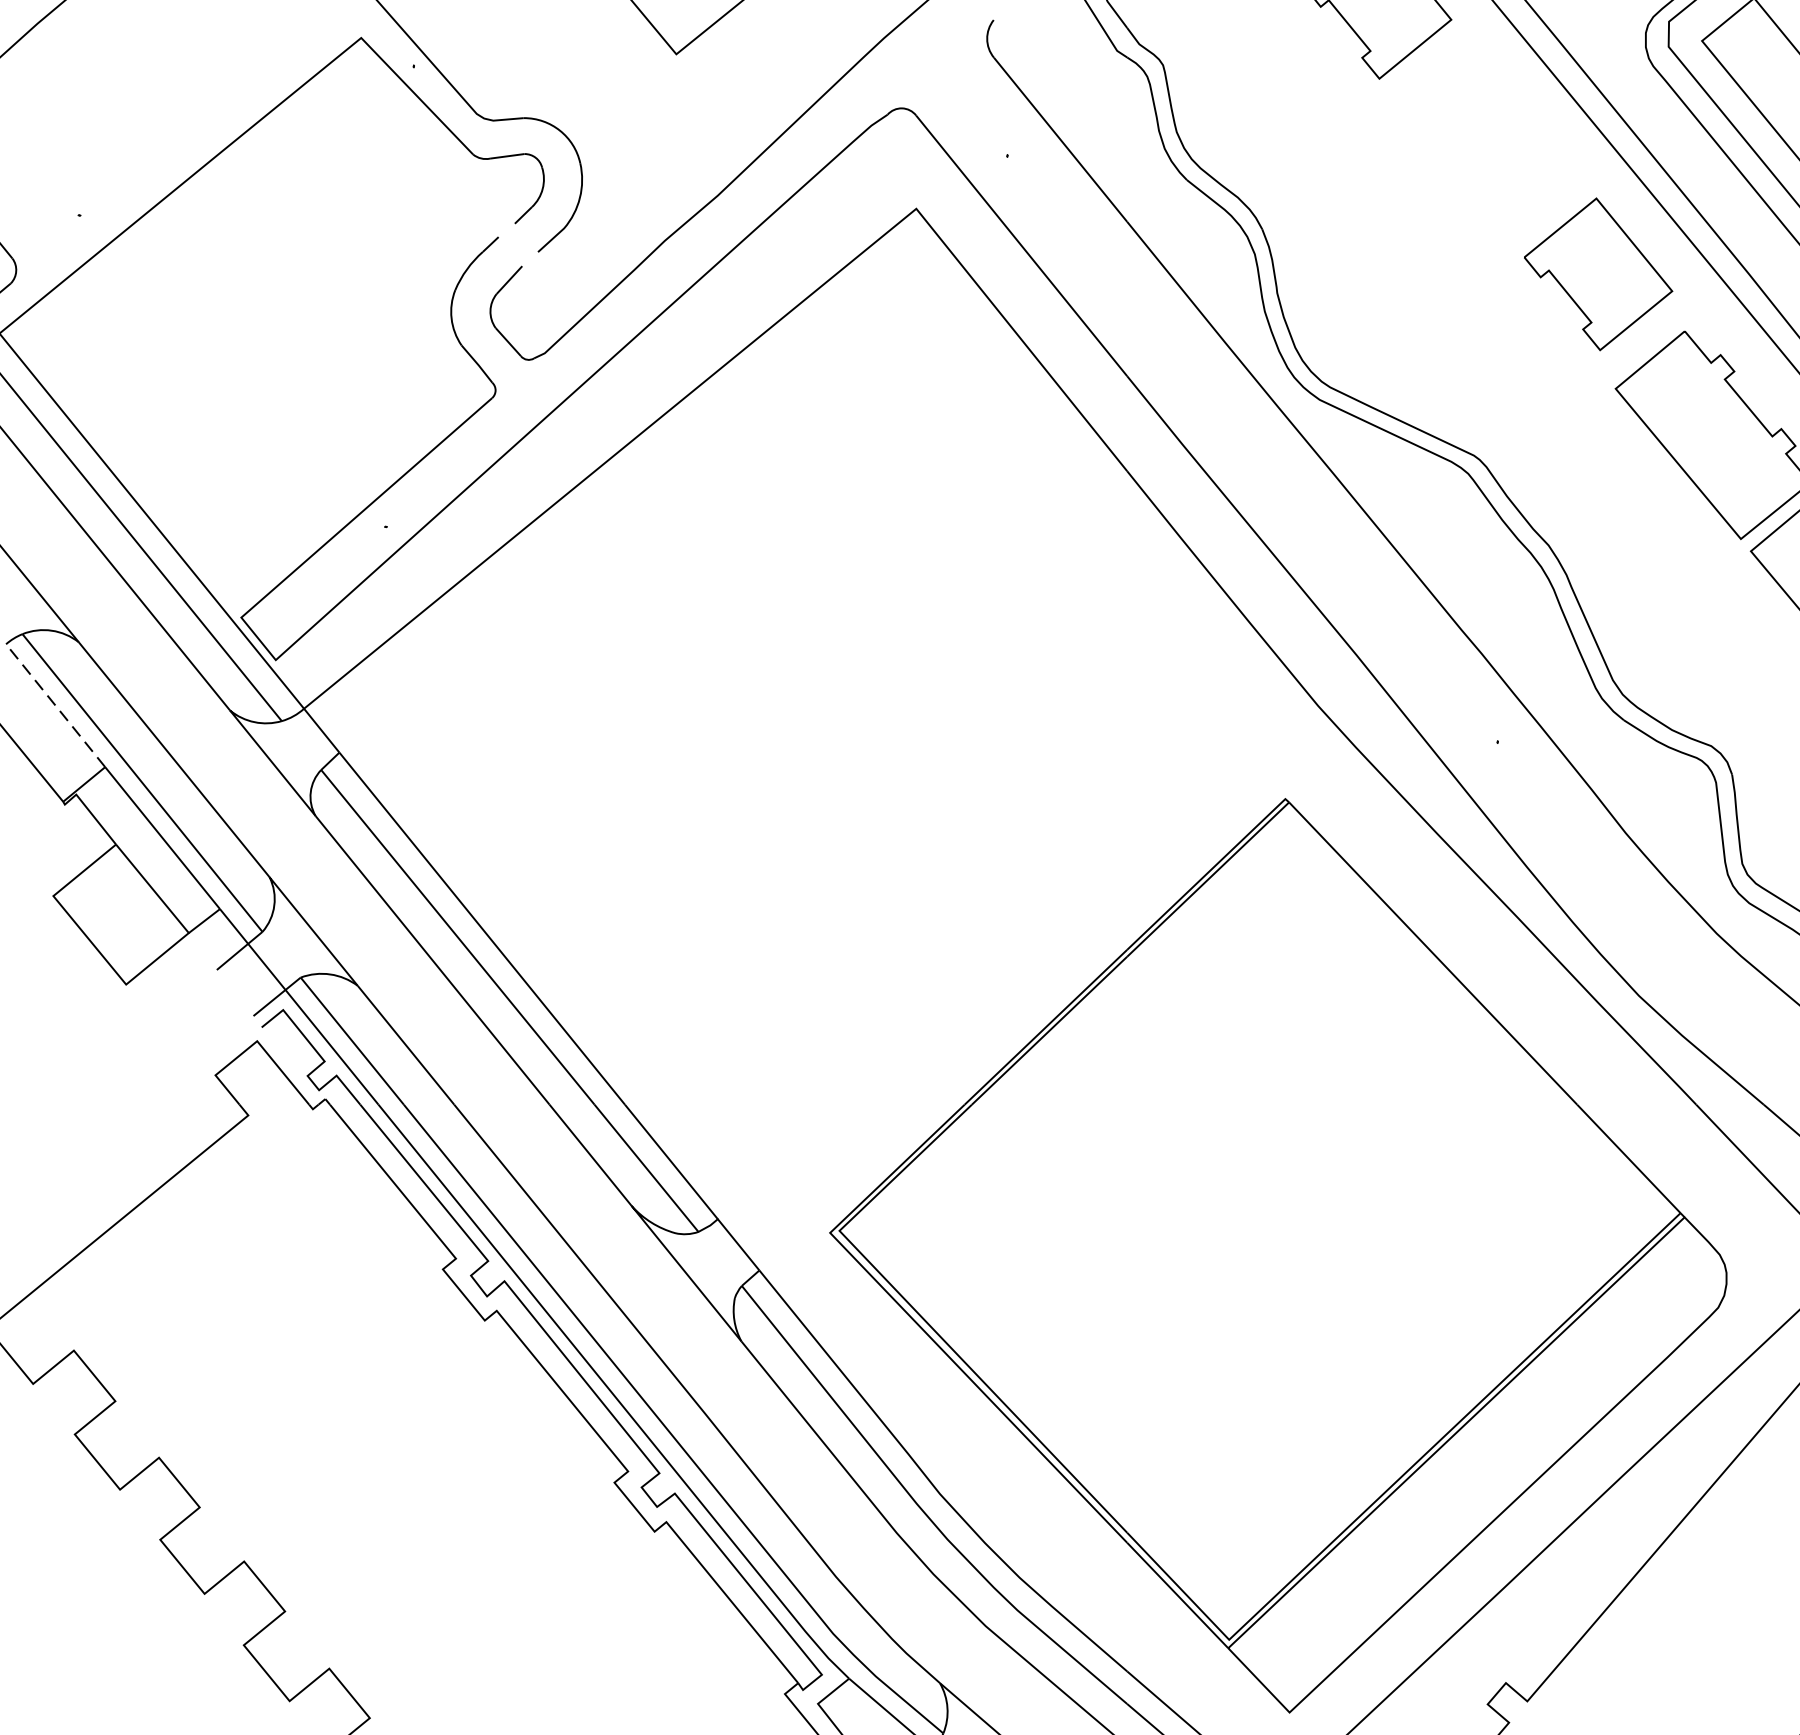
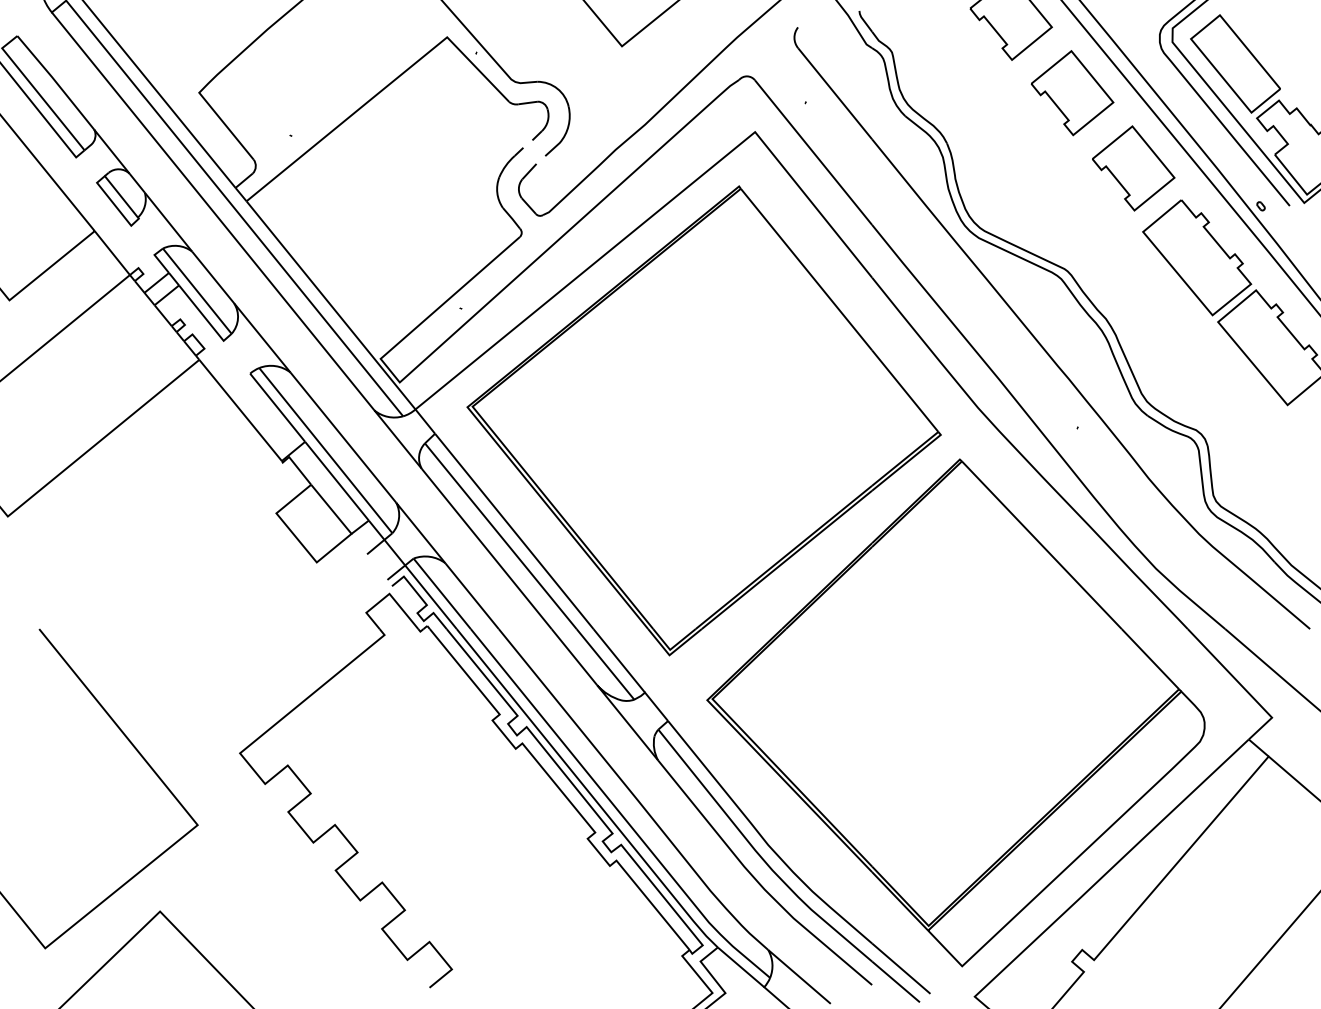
part: (1488, 139) -> (1072, 93), added
line: (55, 705) -> (277, 407), dashed -> solid
part: (823, 728) -> (703, 420), added

